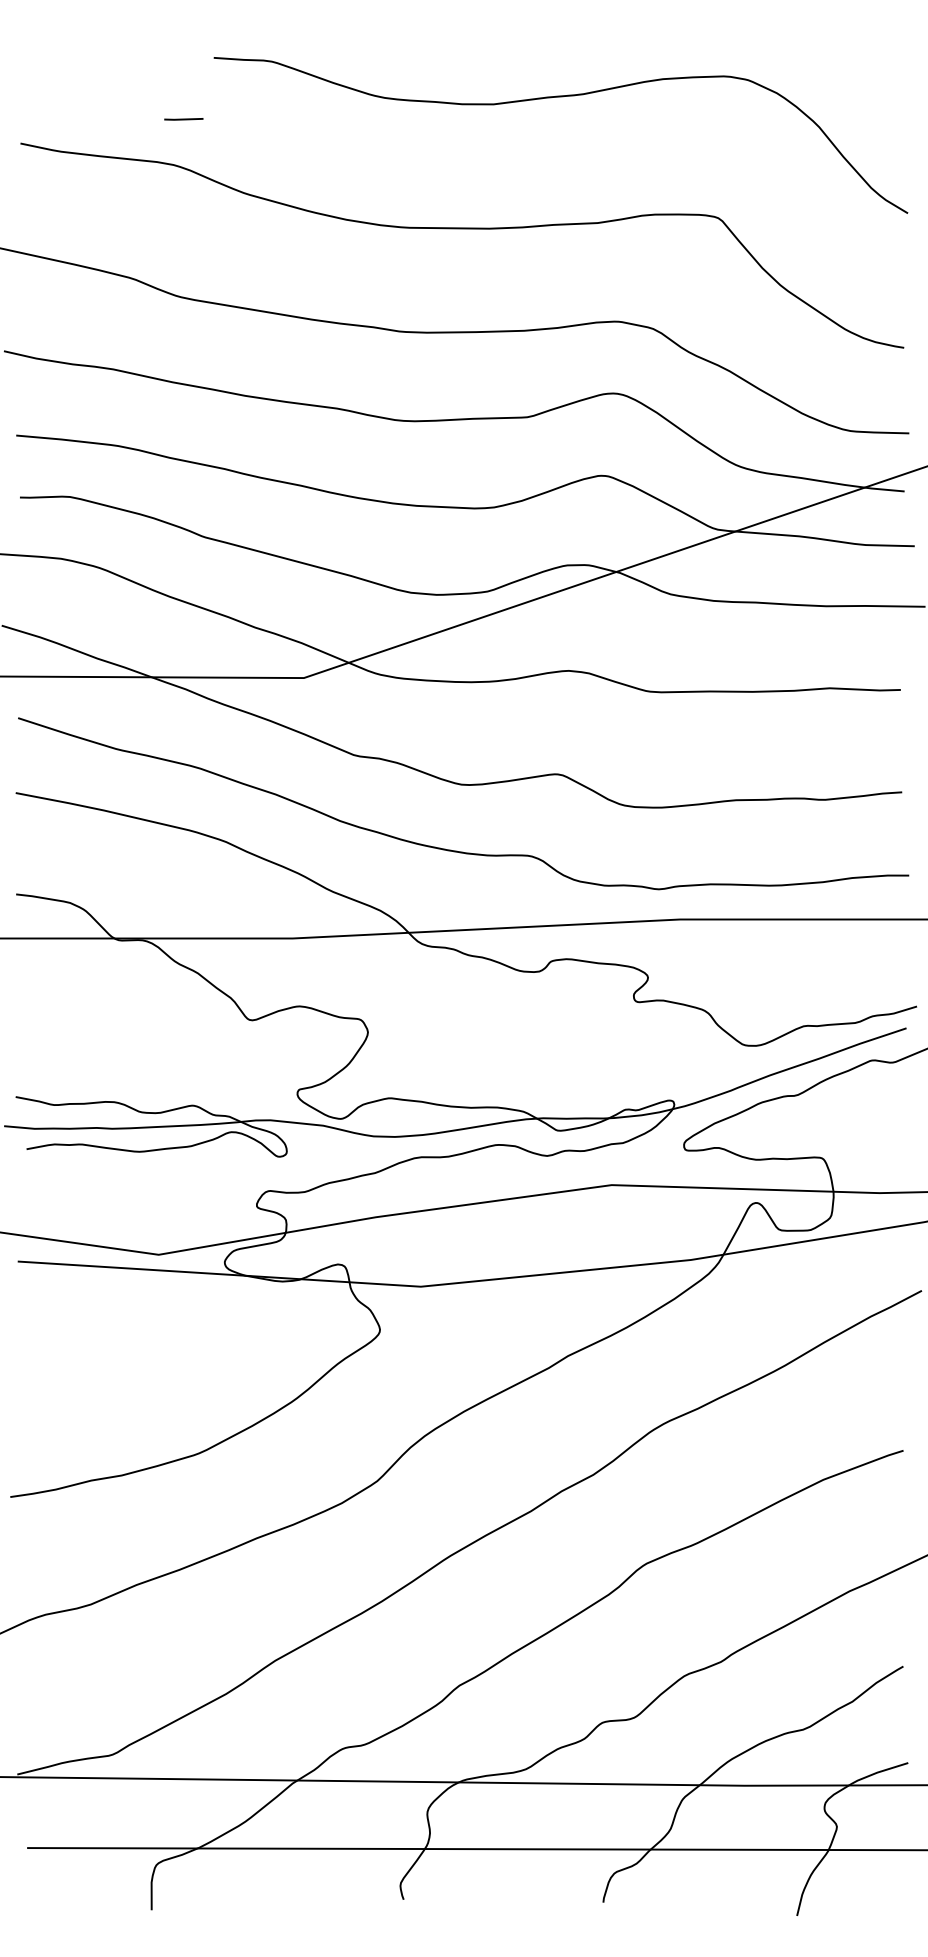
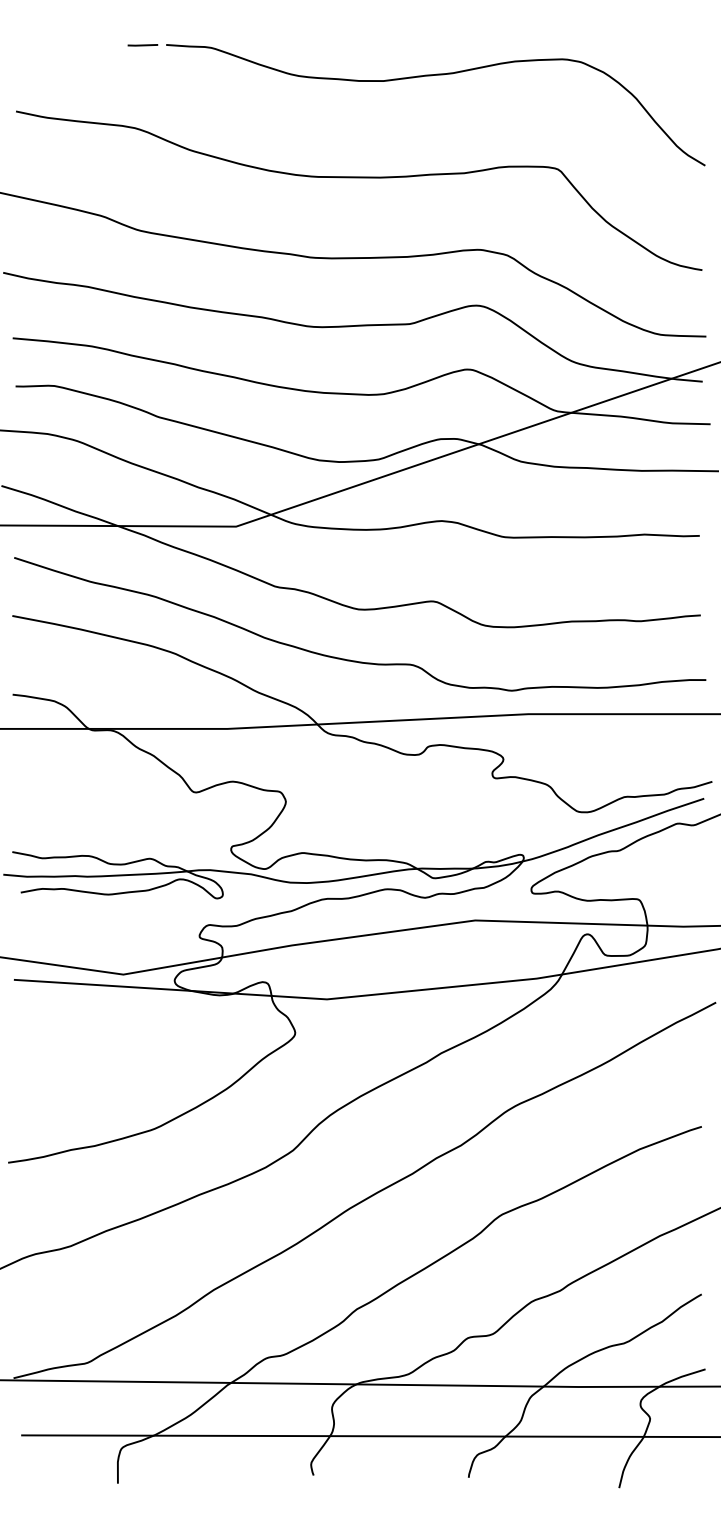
line: (183, 119) -> (142, 45), moved

